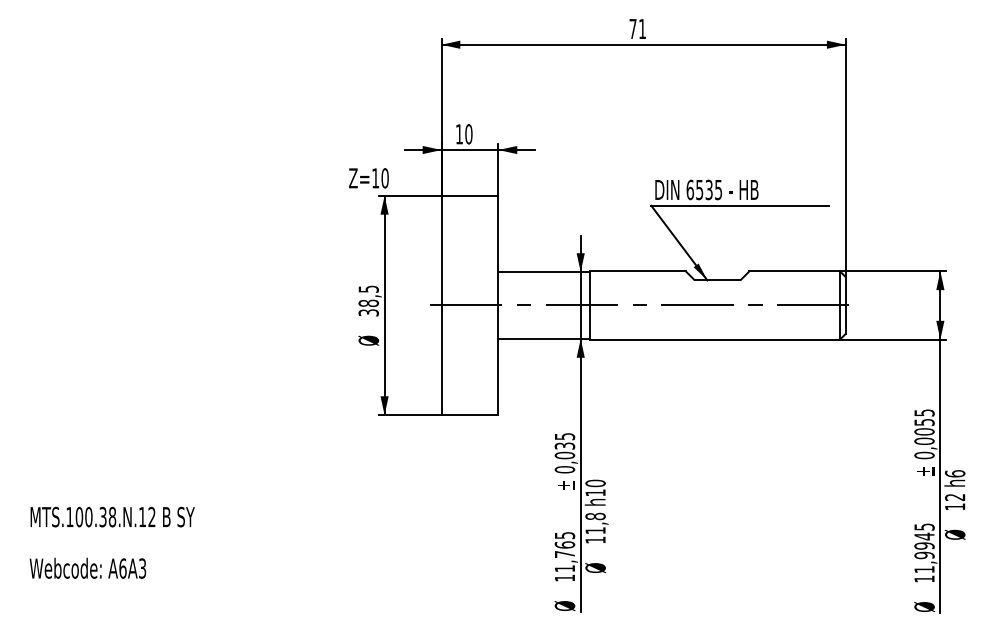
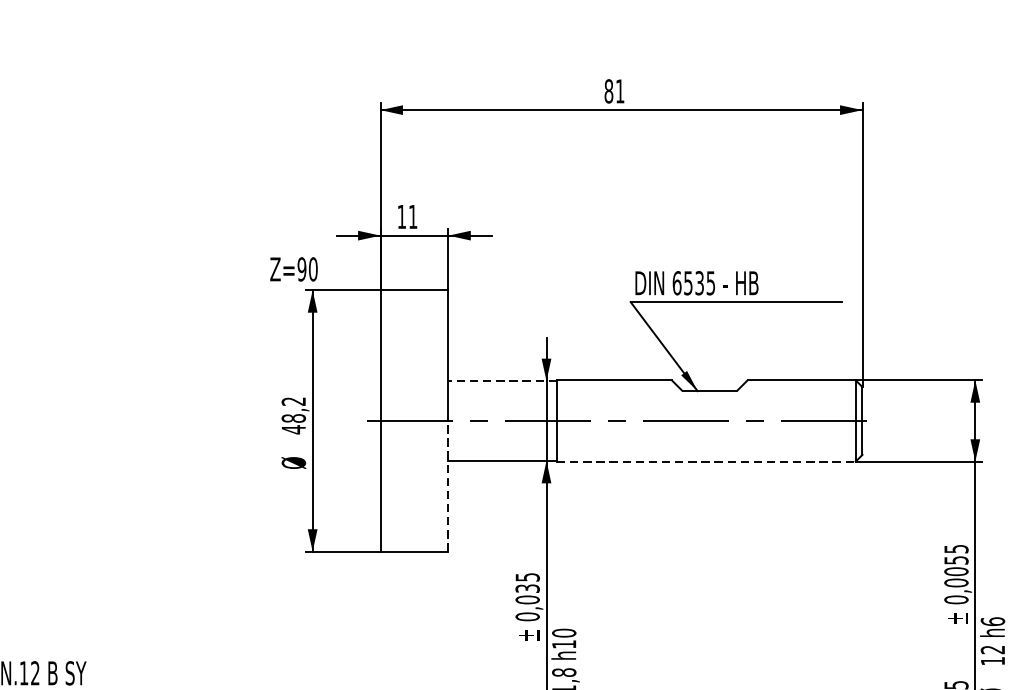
text: (632, 28) -> (608, 90), 71 -> 81
text: (468, 134) -> (412, 217), 10 -> 11
text: (375, 178) -> (301, 269), Z=10 -> Z=90
line: (543, 271) -> (502, 380), solid -> dashed
text: (368, 300) -> (293, 415), 38,5 -> 48,2
line: (715, 339) -> (707, 461), solid -> dashed
line: (498, 360) -> (448, 486), solid -> dashed

